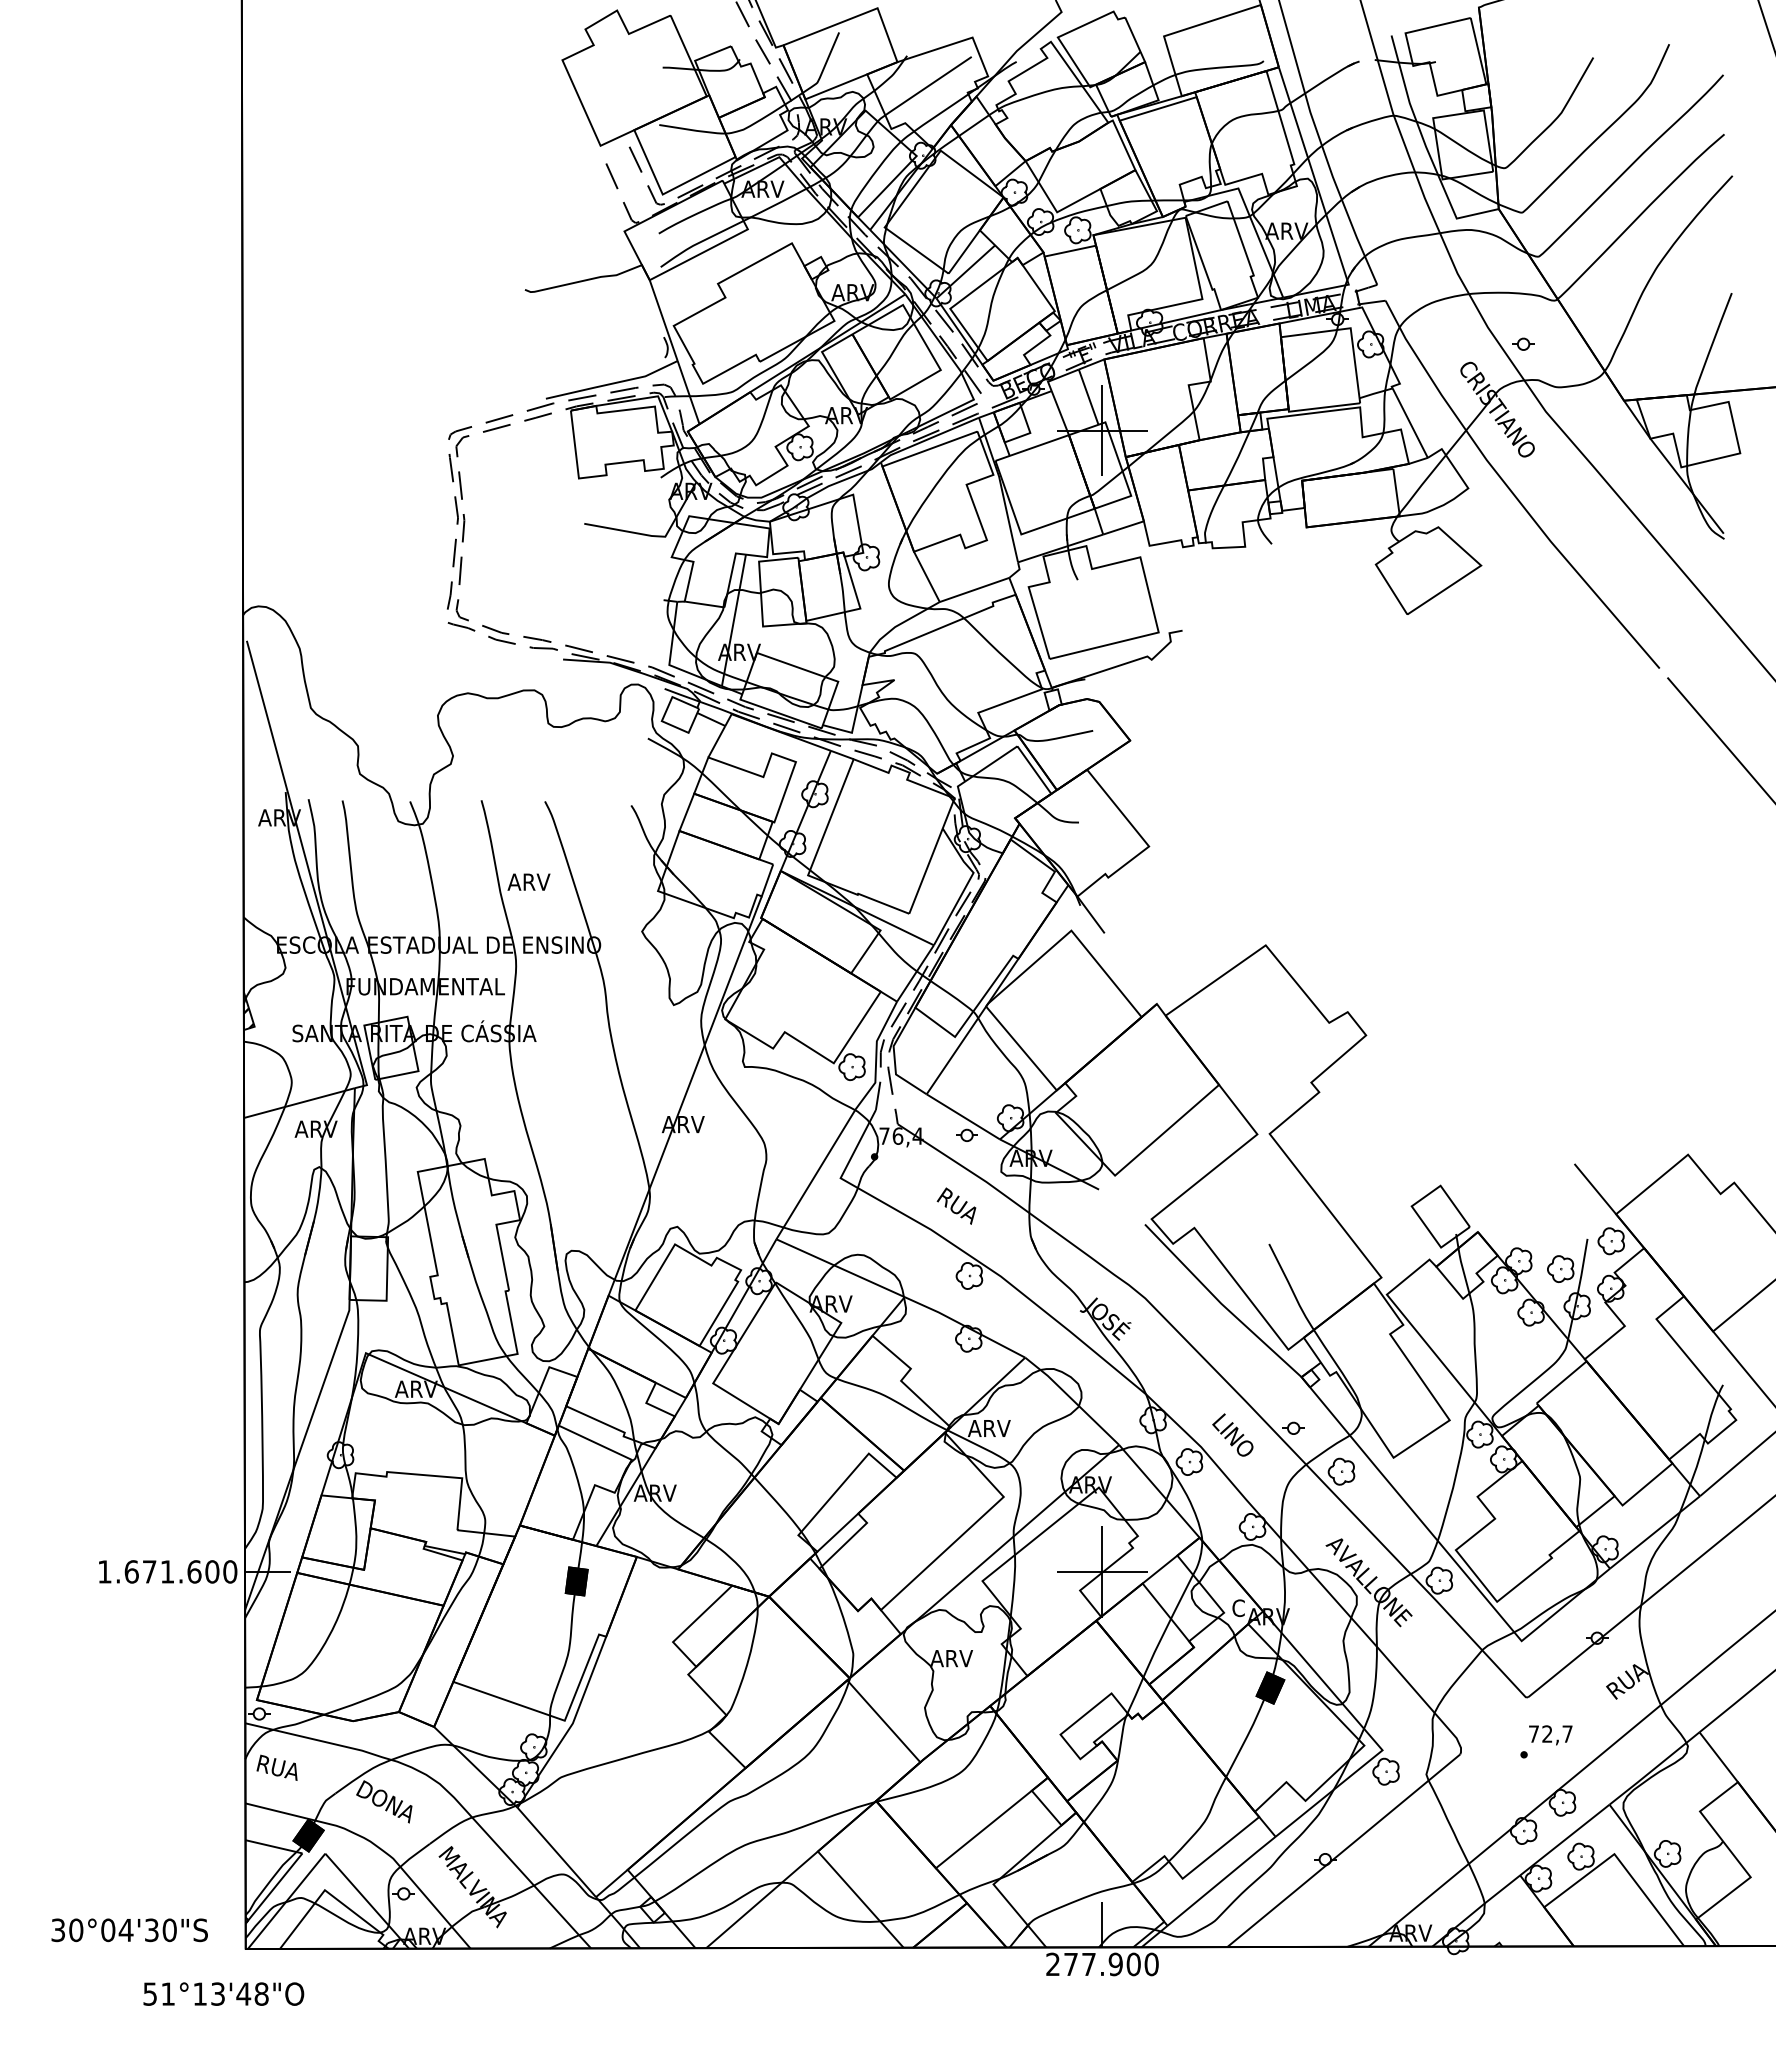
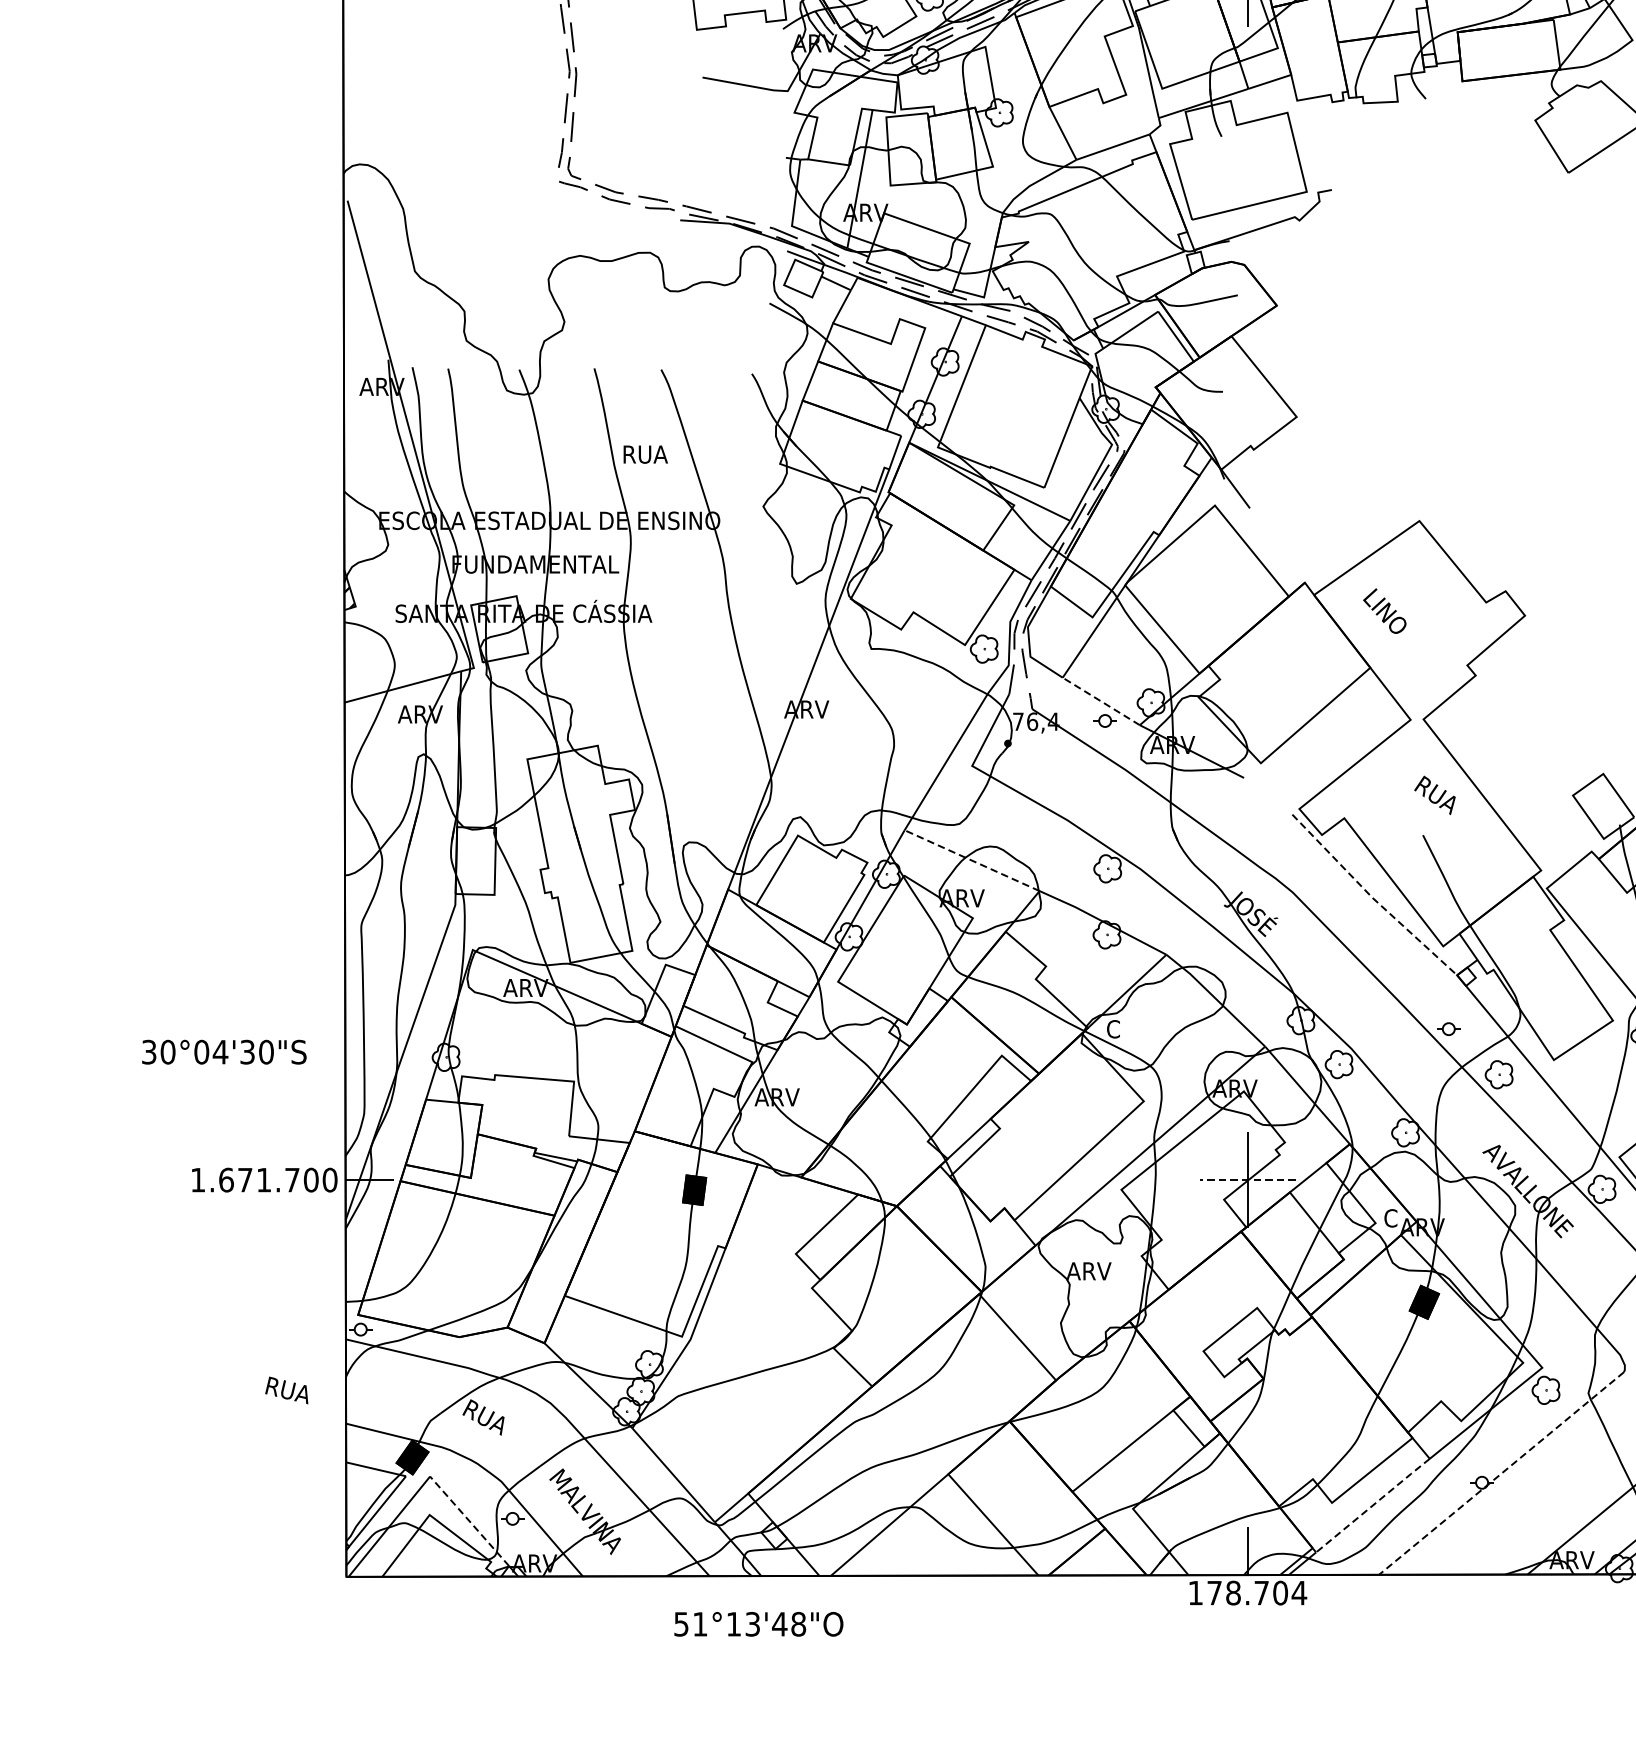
text: (529, 881) -> (644, 453), ARV -> RUA
line: (962, 1116) -> (1100, 701), solid -> dashed
text: (956, 1205) -> (1434, 794), moved
line: (840, 1268) -> (972, 860), solid -> dashed
line: (1221, 1303) -> (1372, 897), solid -> dashed
text: (988, 1428) -> (1127, 1029), ARV -> C
text: (1232, 1434) -> (1384, 610), moved
text: (194, 1571) -> (292, 1179), 1.671.600 -> 1.671.700
line: (1102, 1571) -> (1247, 1179), solid -> dashed
text: (276, 1767) -> (286, 1390), moved
text: (385, 1803) -> (493, 1423), DONA -> RUA
line: (1343, 1851) -> (1501, 1474), solid -> dashed
line: (1221, 1880) -> (1372, 1504), solid -> dashed
line: (362, 1896) -> (469, 1521), solid -> dashed
text: (129, 1930) -> (224, 1052), moved
text: (1102, 1964) -> (1247, 1593), 277.900 -> 178.704
text: (223, 1993) -> (758, 1623), moved

